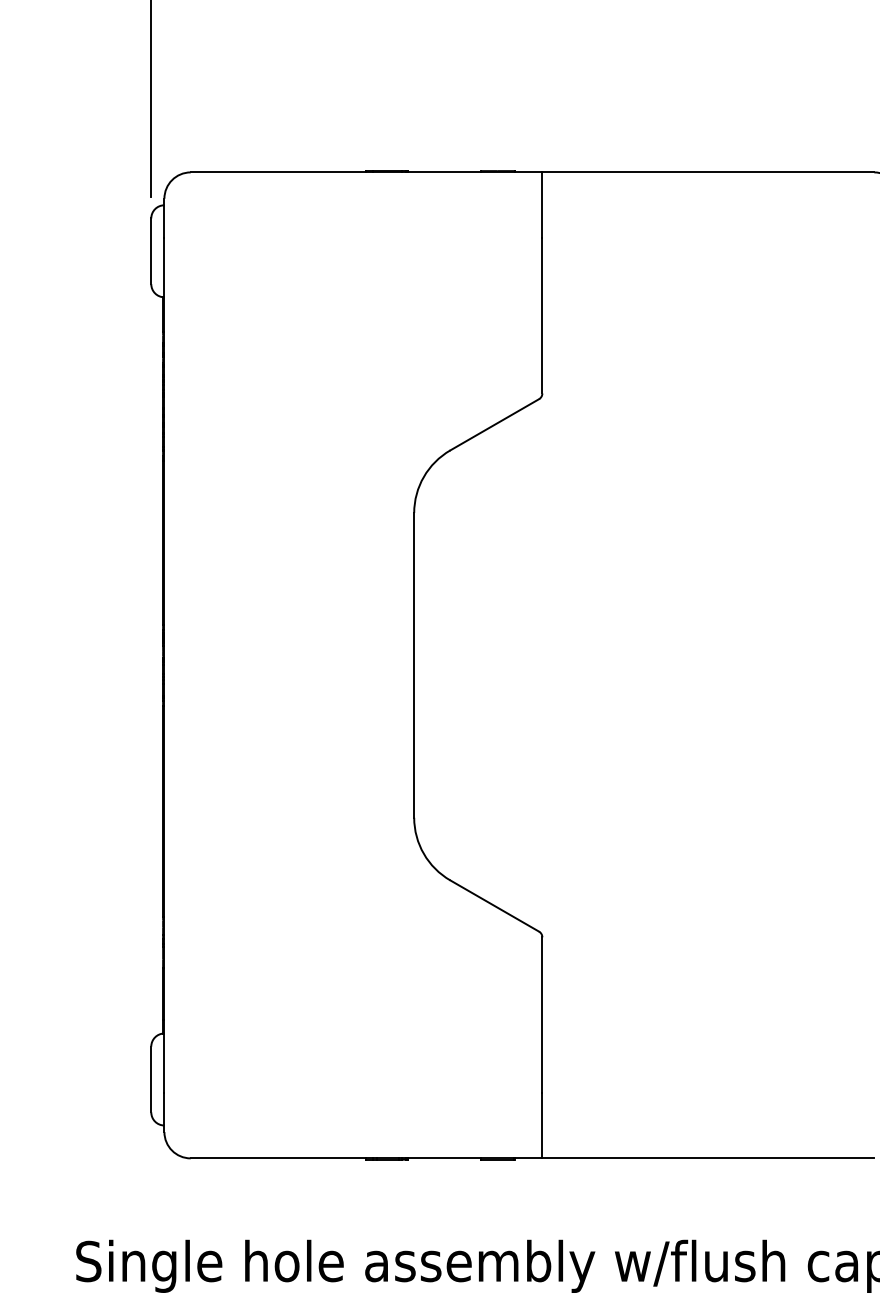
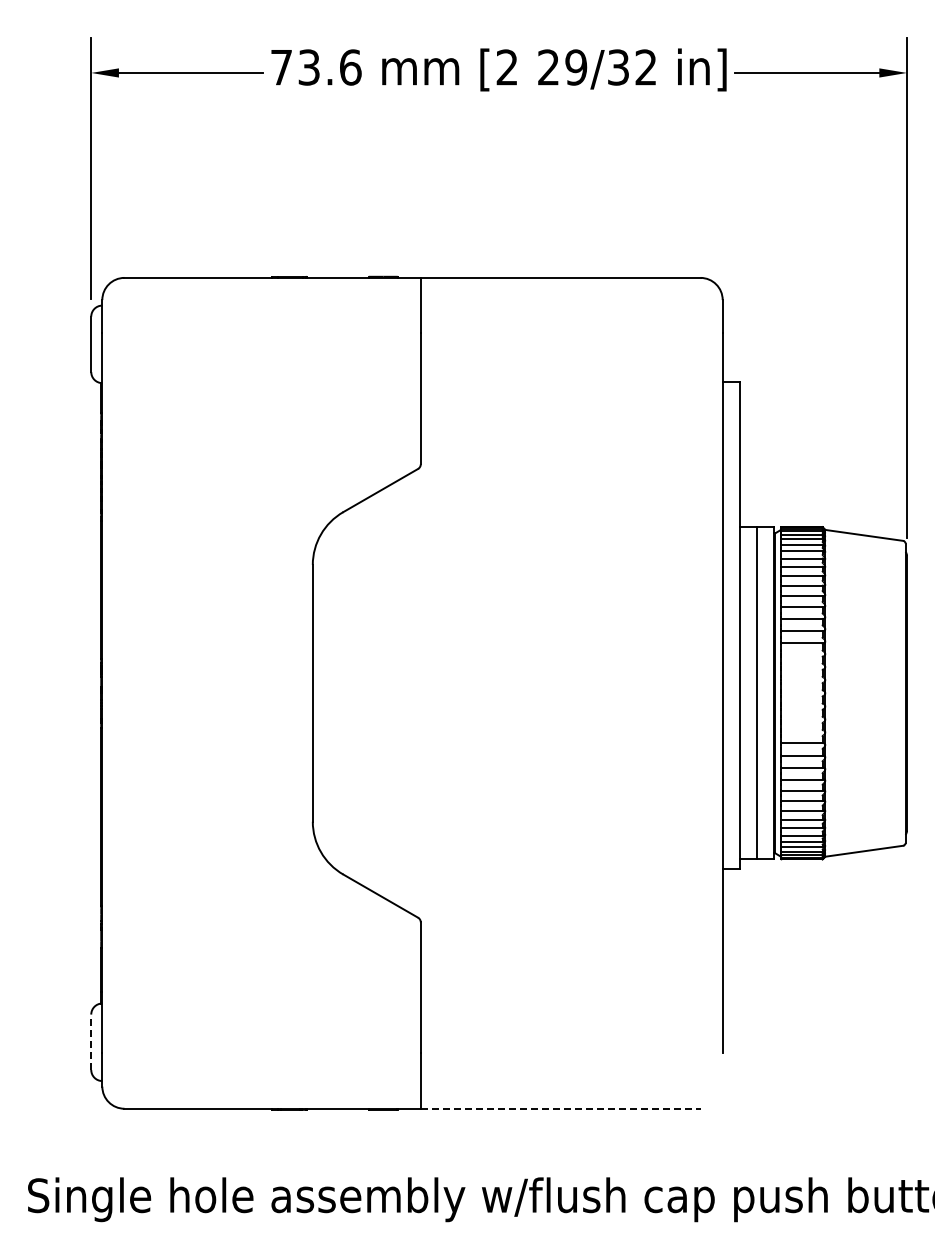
line: (151, 1079) -> (91, 1042), solid -> dashed
line: (708, 1158) -> (560, 1108), solid -> dashed

